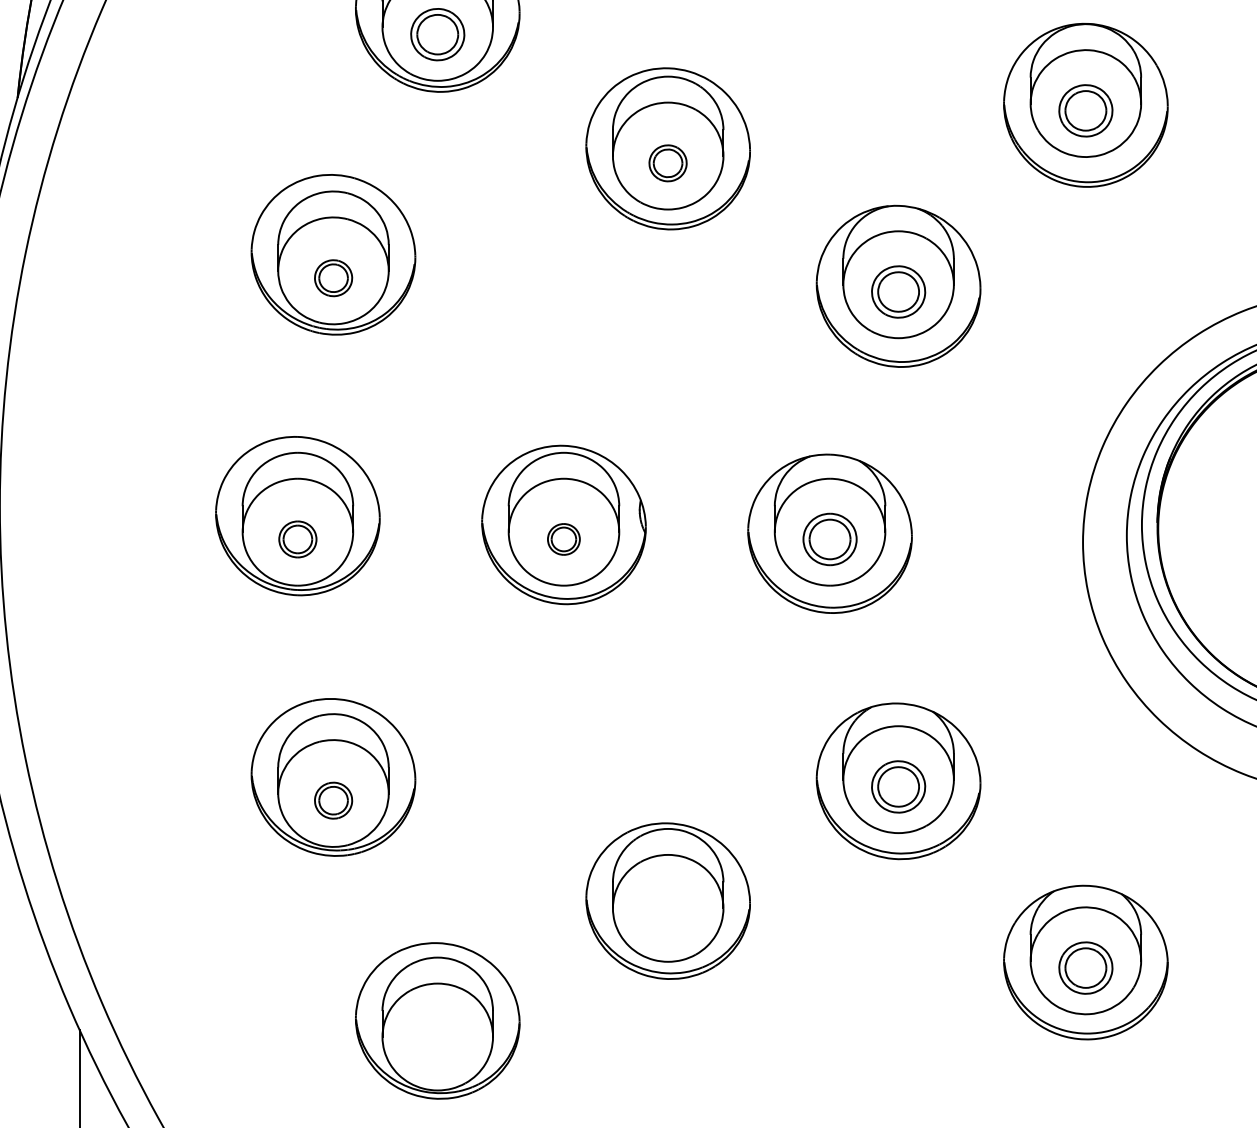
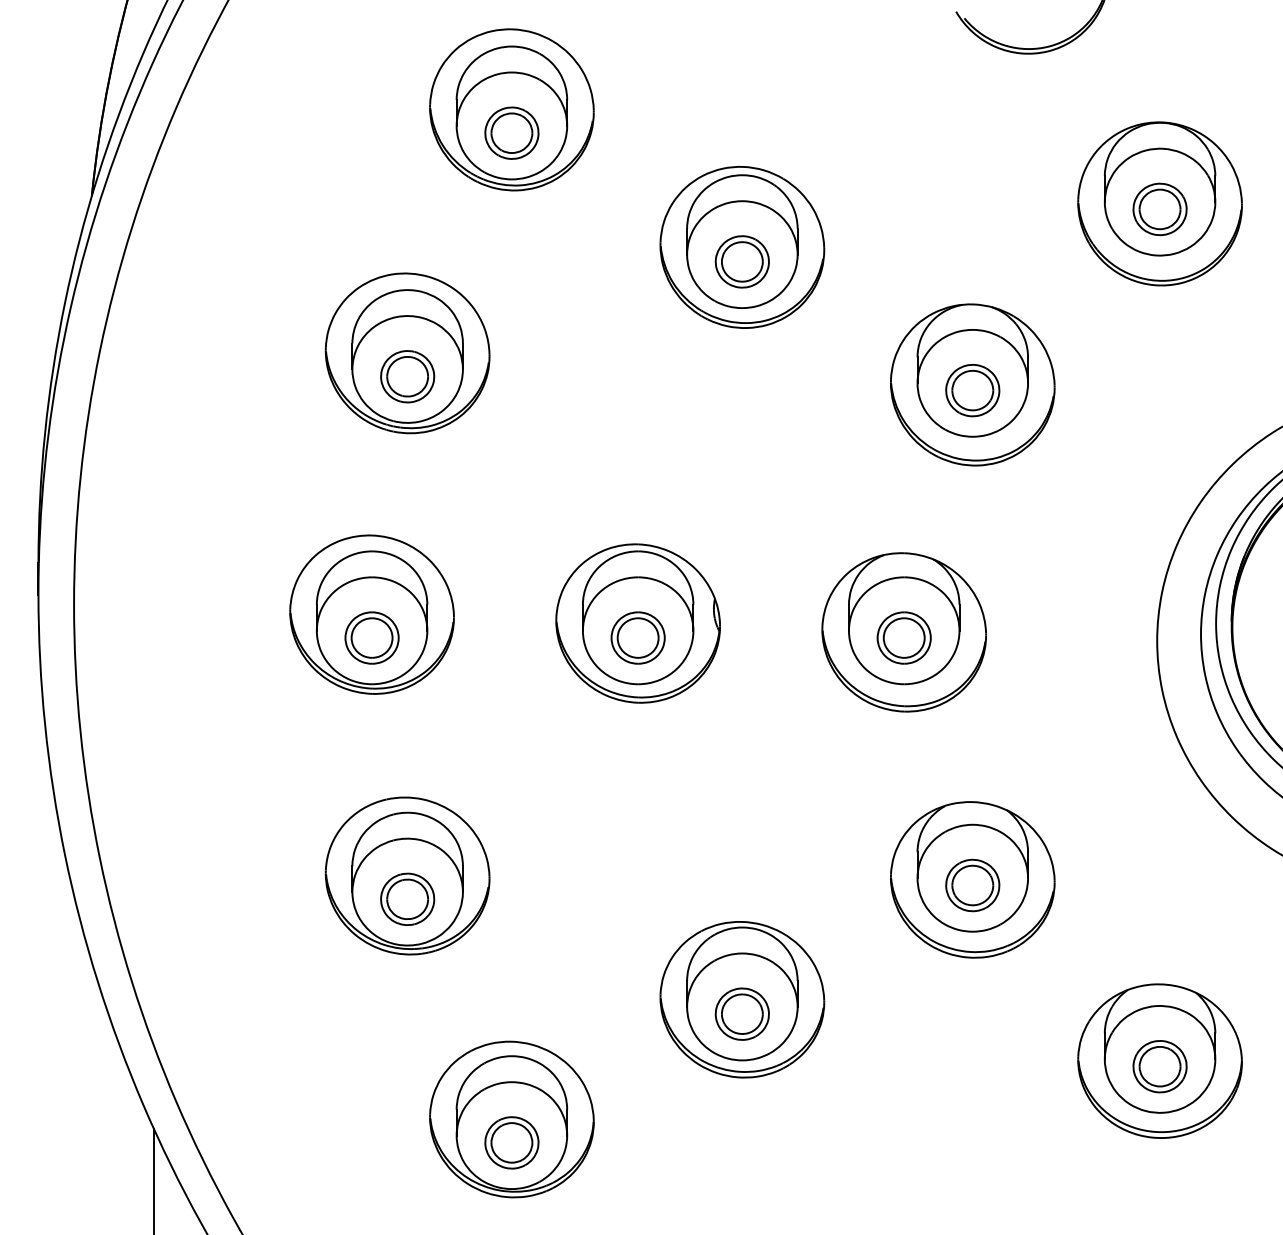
part: (667, 162) -> (741, 261), size x1.43
part: (333, 277) -> (407, 376), size x1.43
part: (297, 538) -> (371, 637), size x1.43
part: (563, 538) -> (637, 637), size x1.67
part: (333, 799) -> (407, 898), size x1.43
part: (667, 914) -> (741, 1013), added
part: (437, 1043) -> (511, 1142), added

